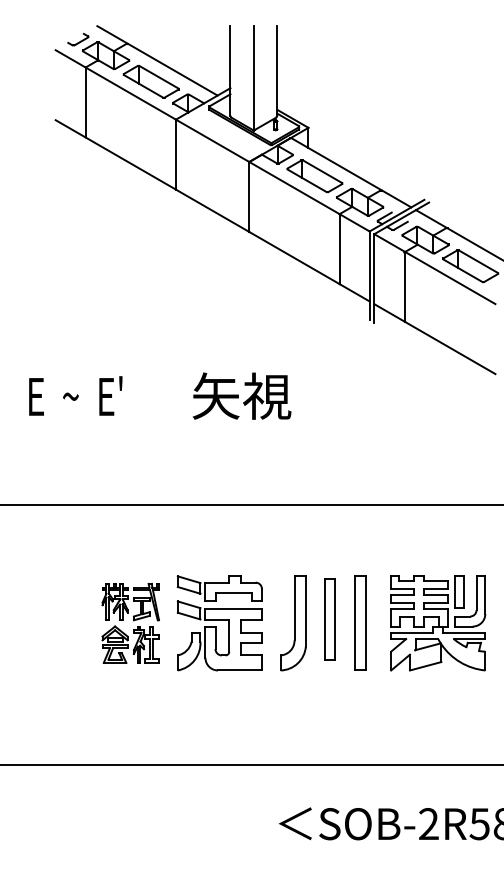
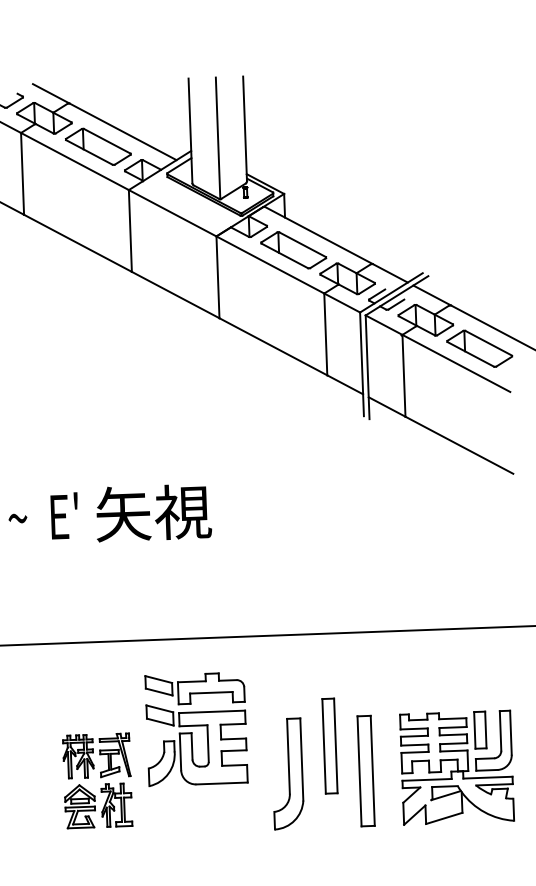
text: (241, 395) -> (153, 512), moved
part: (329, 619) -> (328, 745), moved
part: (219, 623) -> (196, 729), moved

